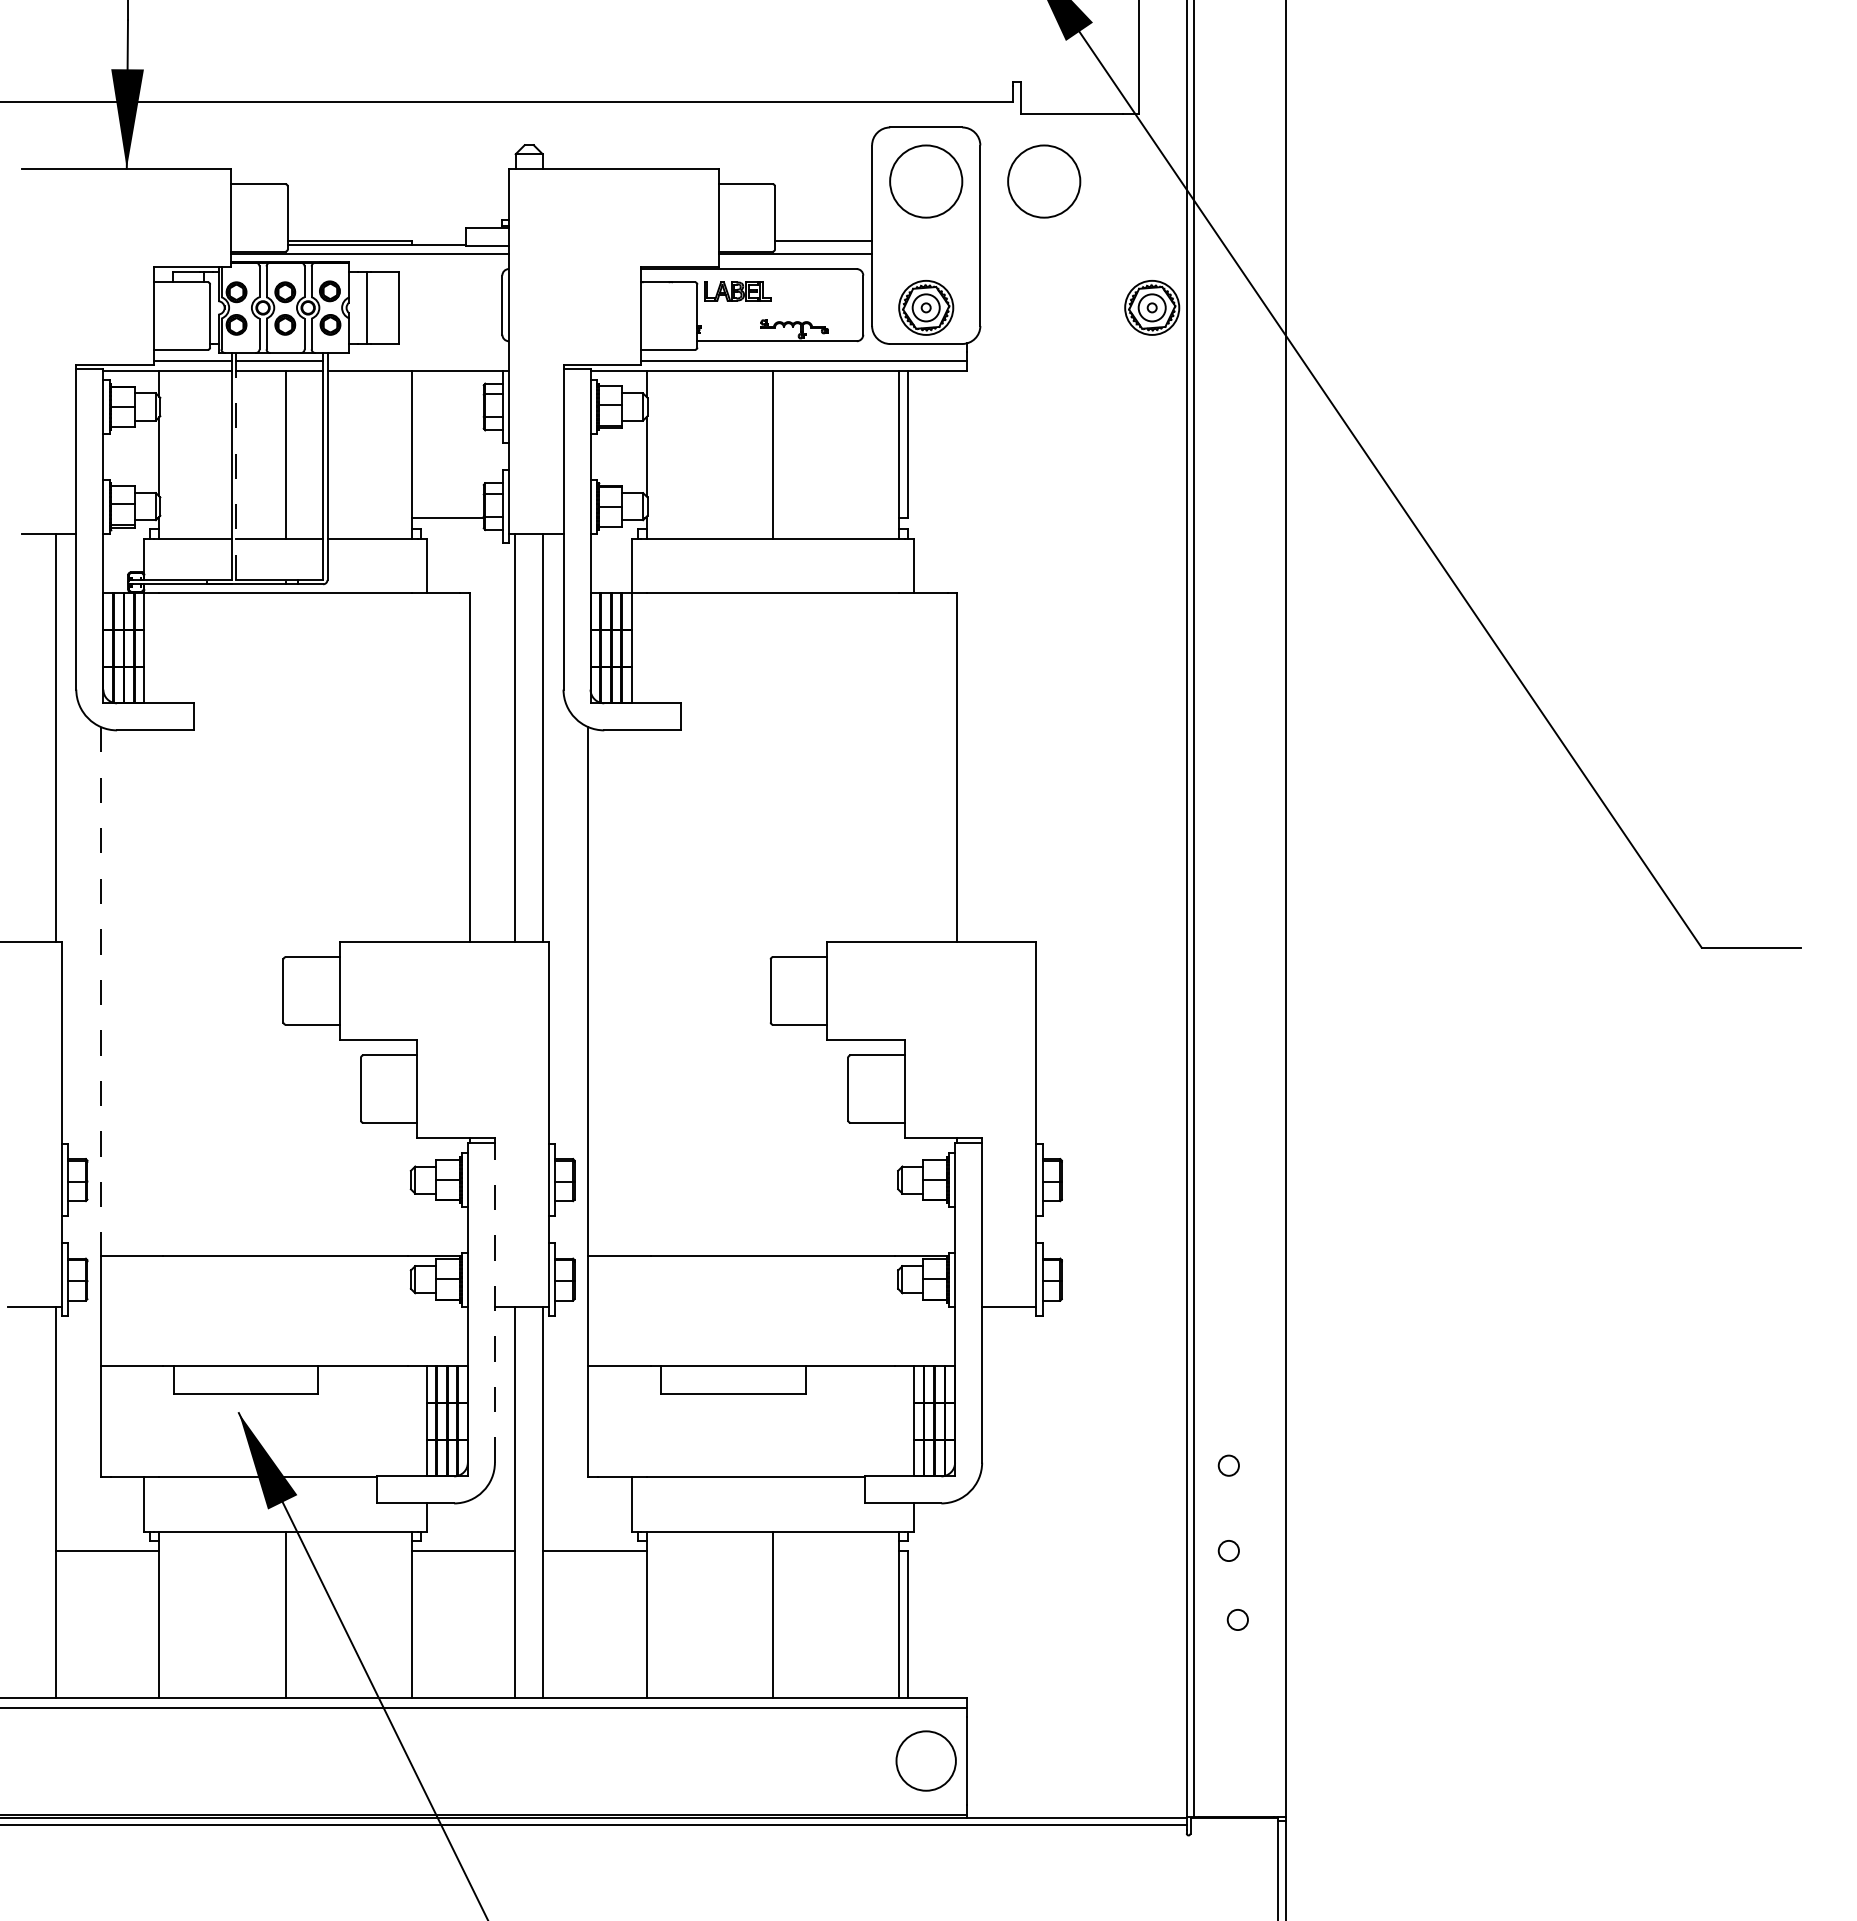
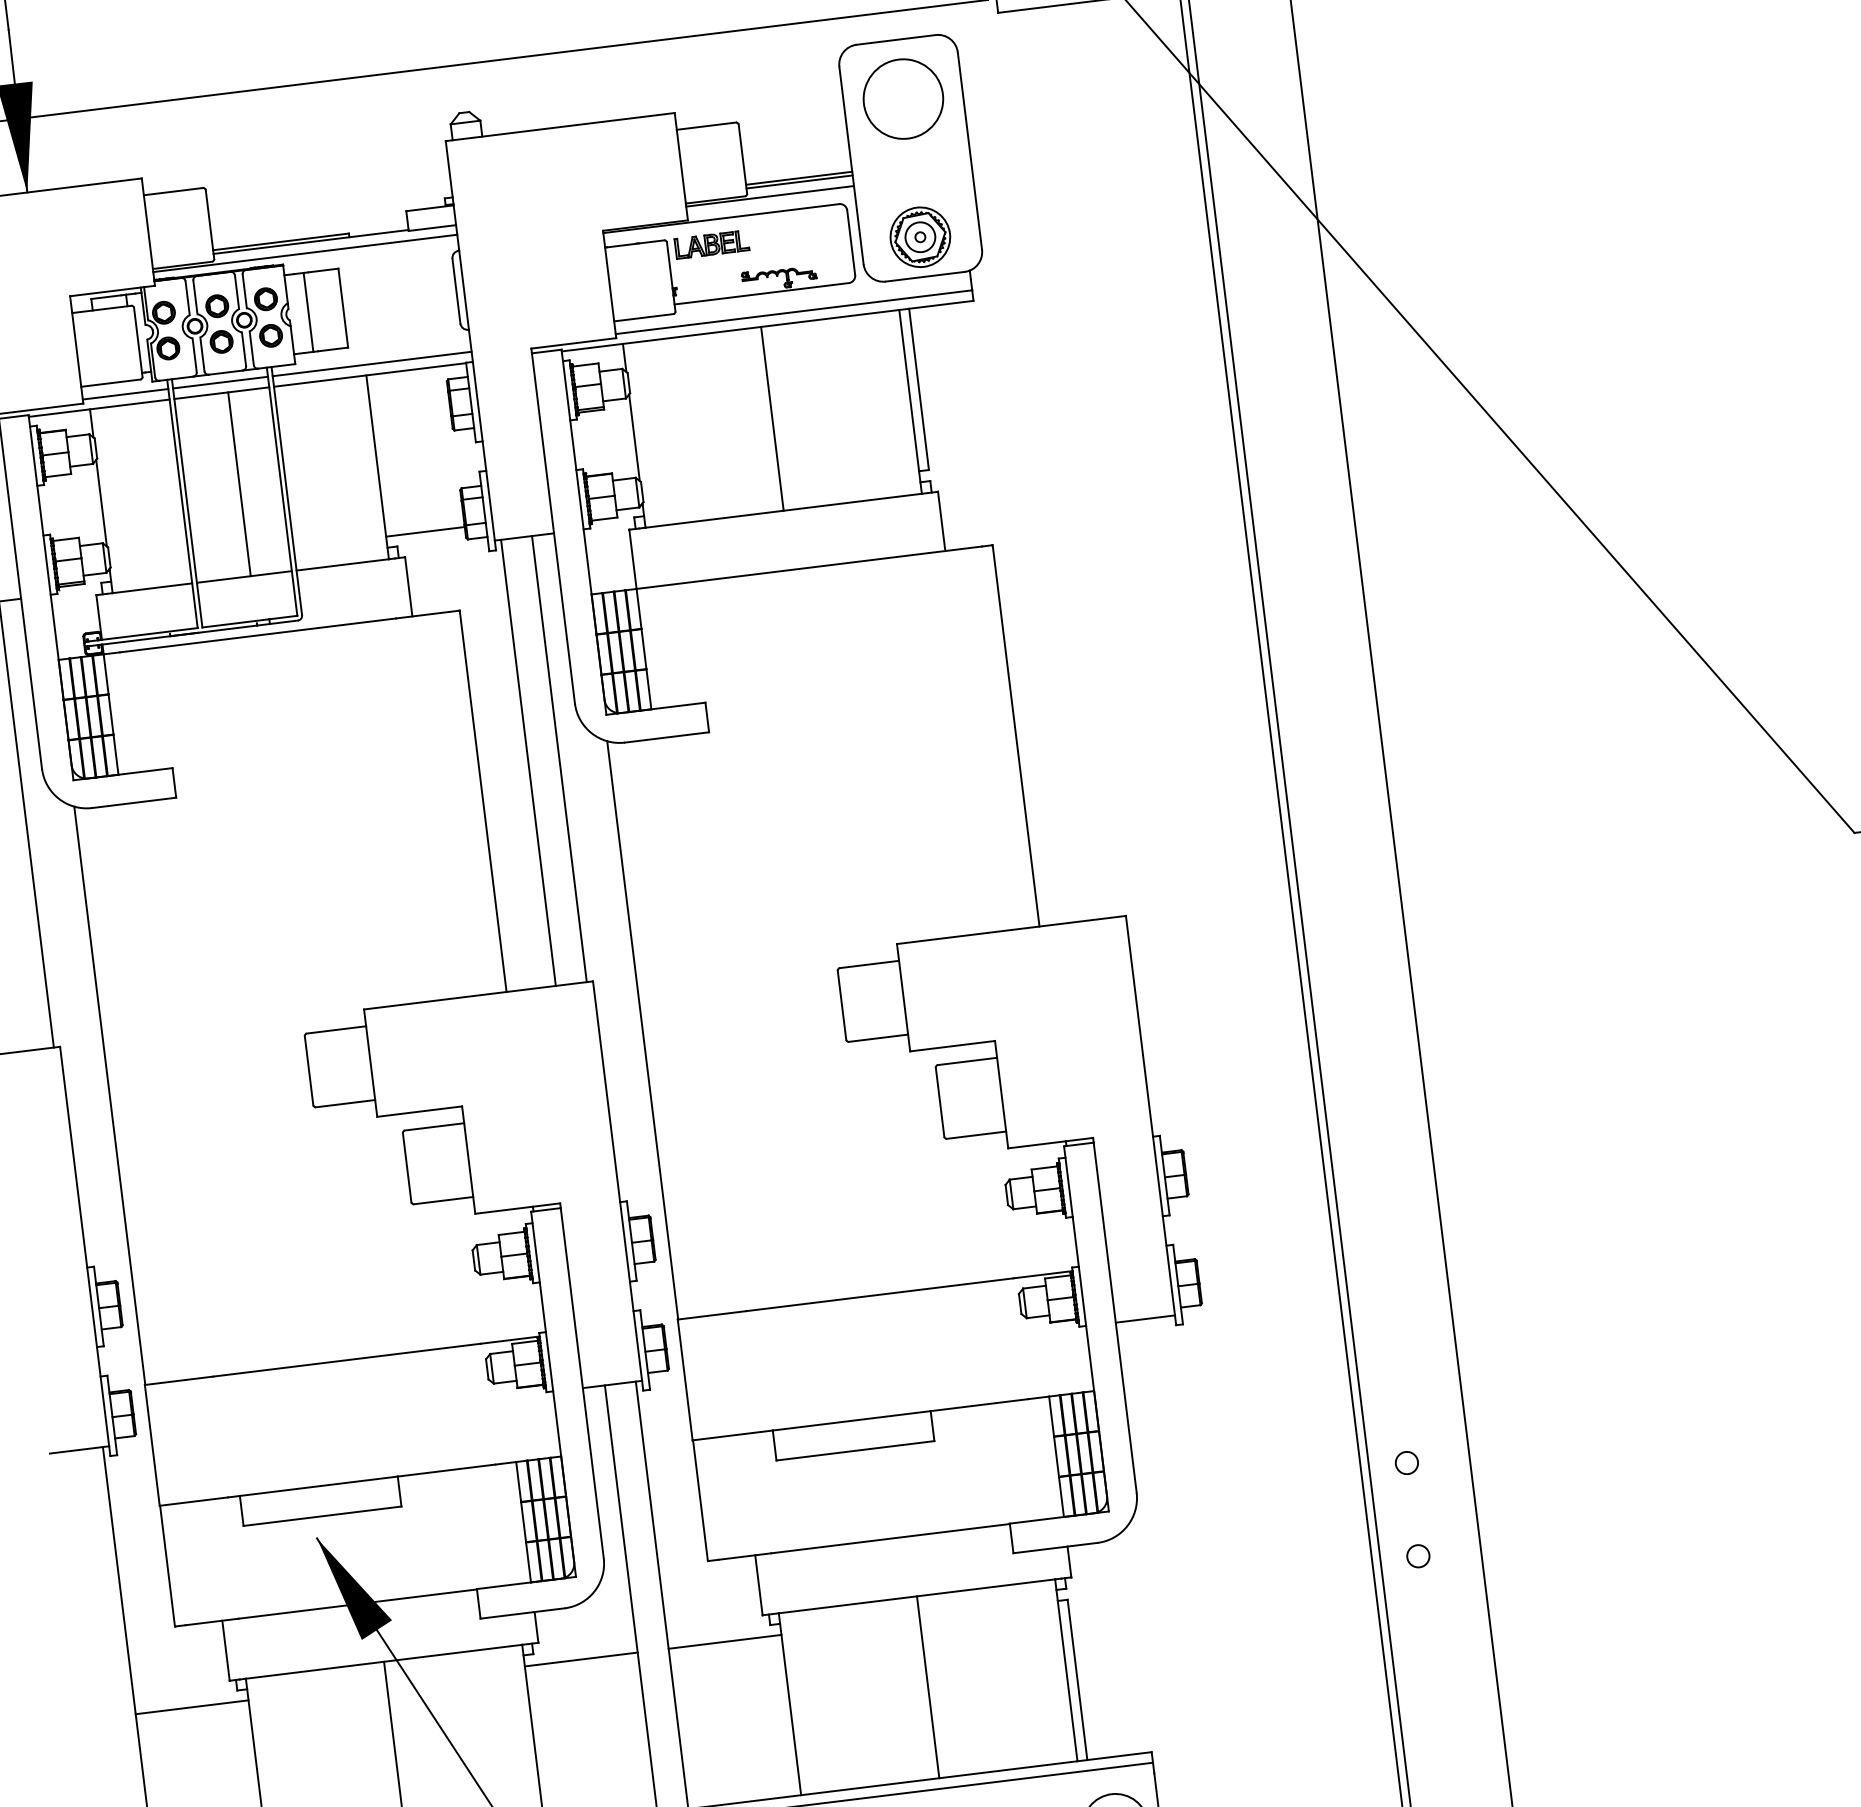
circle: (1044, 181) -> (1032, 83), removed
line: (823, 244) -> (799, 181), added
part: (1152, 307) -> (1167, 206), removed
line: (418, 361) -> (372, 364), added
line: (236, 465) -> (187, 502), dashed -> solid
line: (101, 992) -> (110, 1096), dashed -> solid
line: (494, 1302) -> (581, 1383), dashed -> solid
circle: (1237, 1619) -> (1437, 1630), removed

